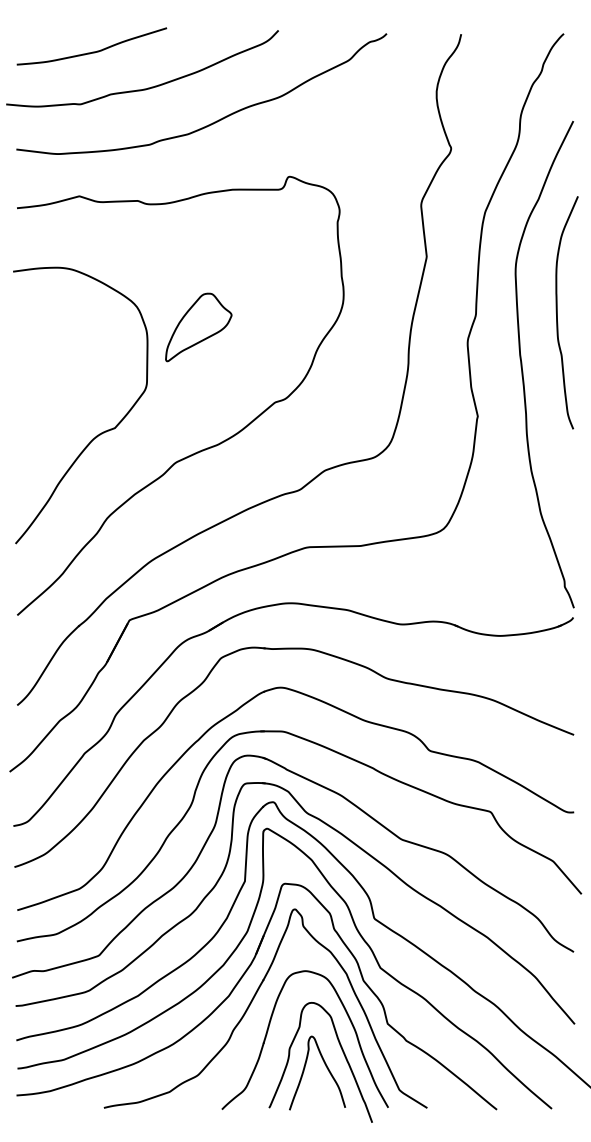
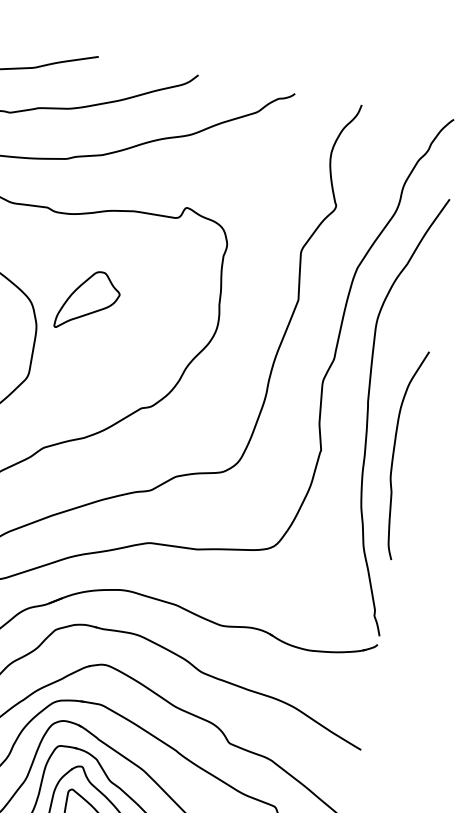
curve: (557, 312) -> (394, 452), moved
part: (198, 327) -> (88, 301), moved

